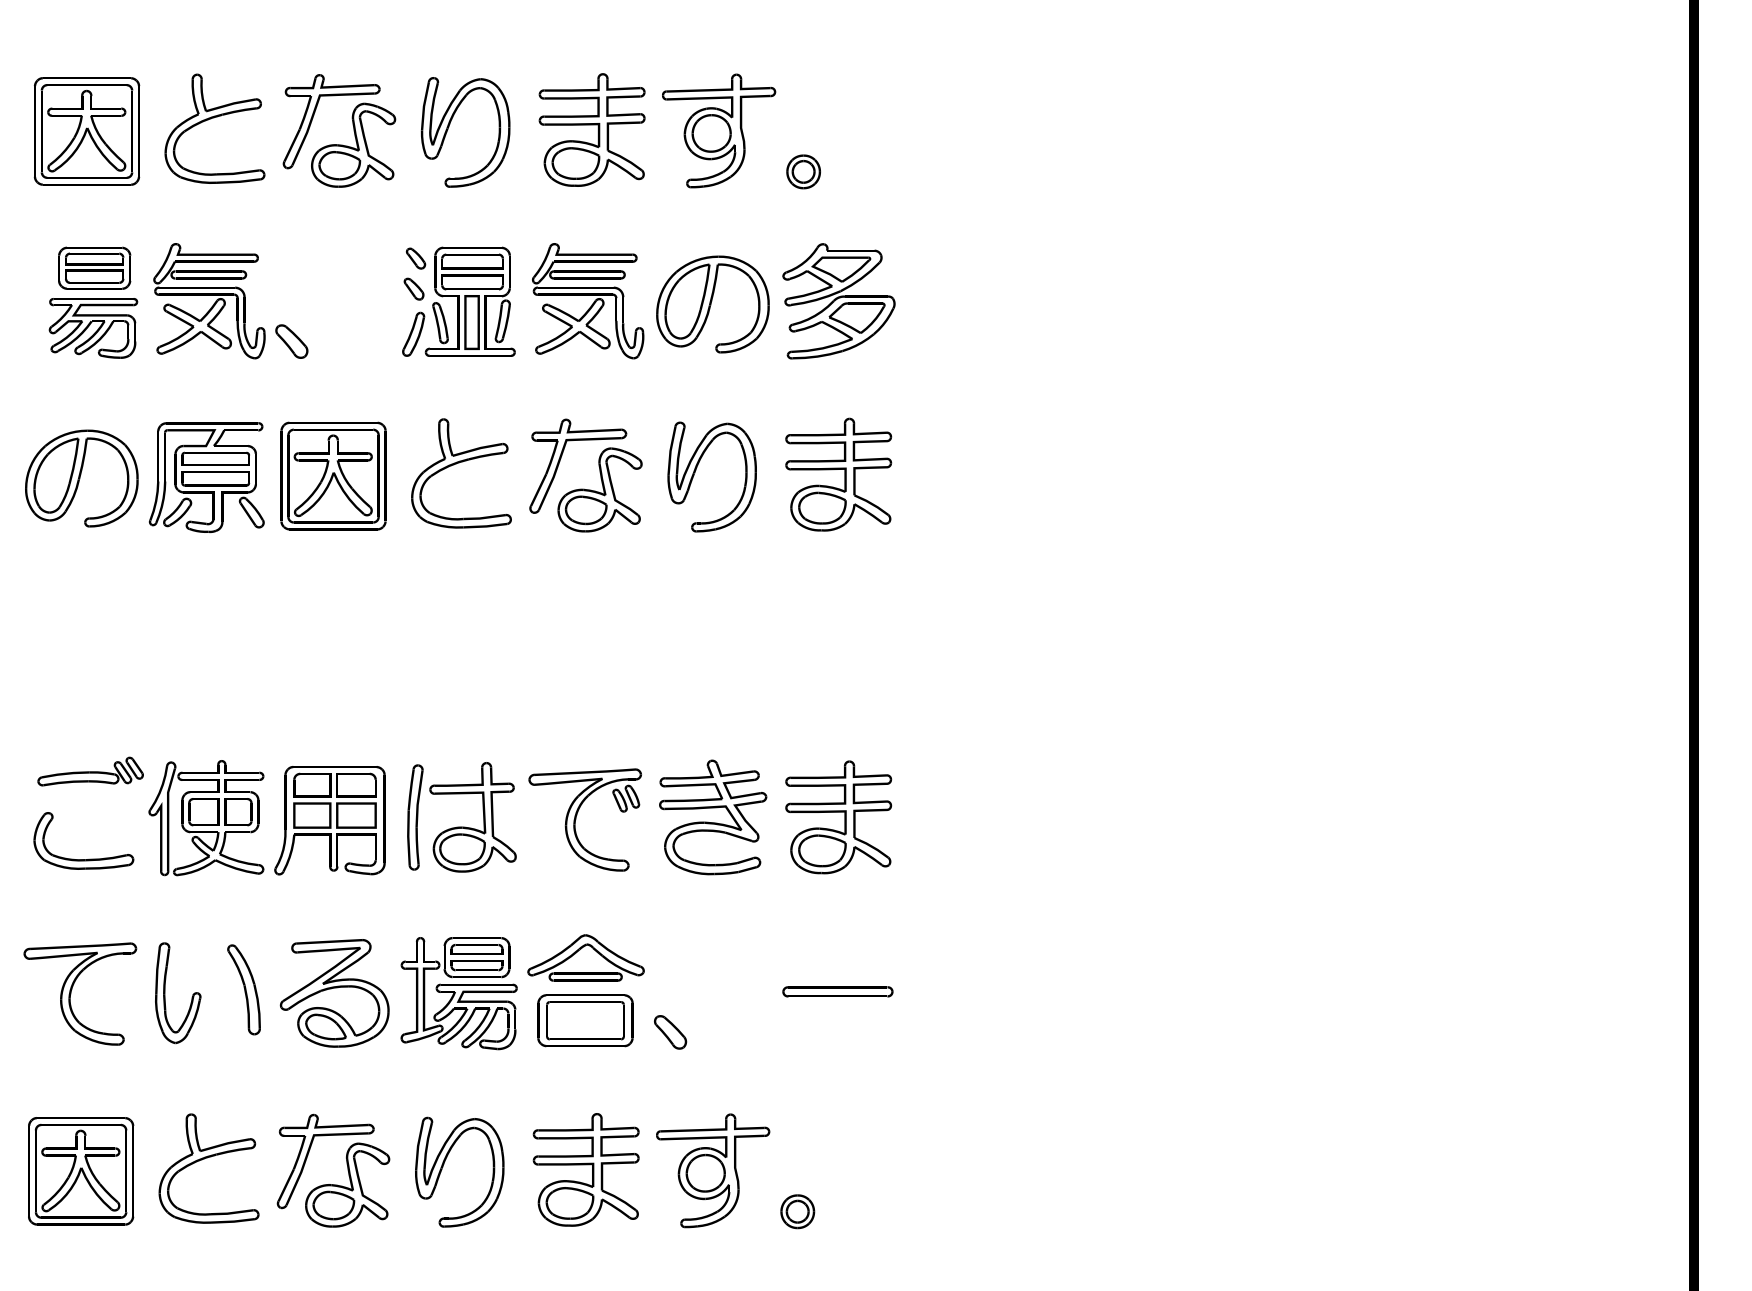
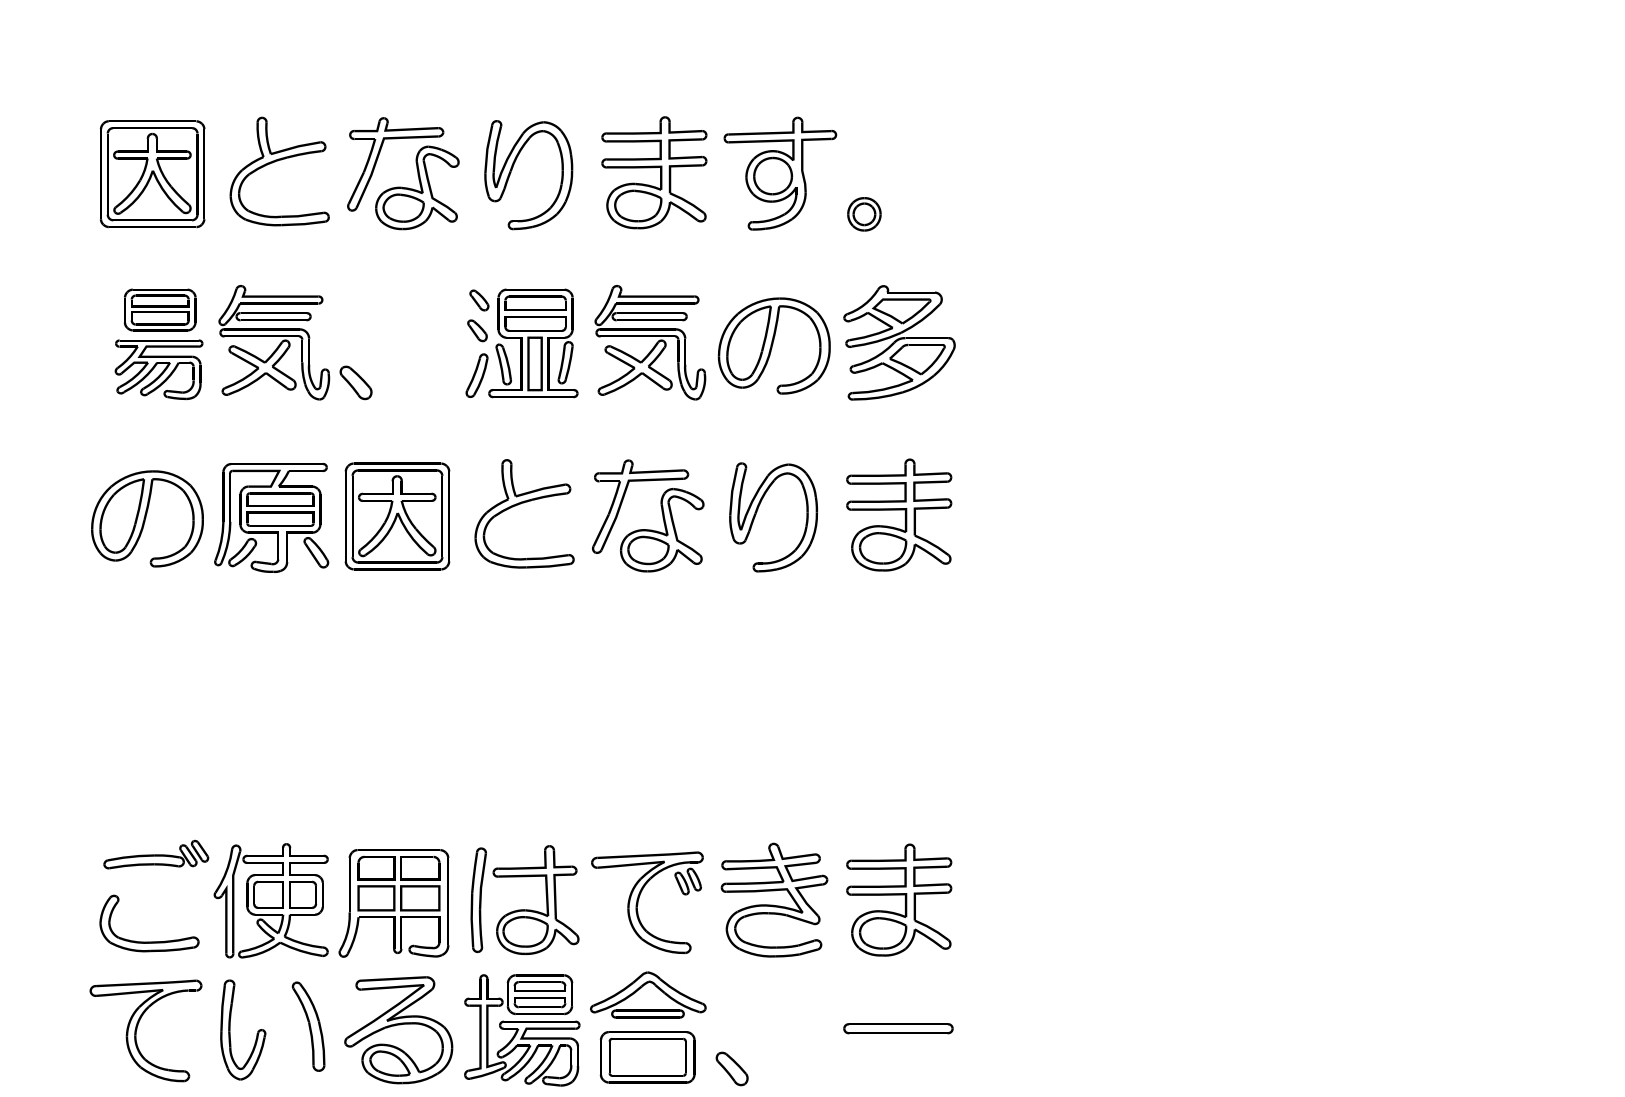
part: (462, 826) -> (525, 909), moved

